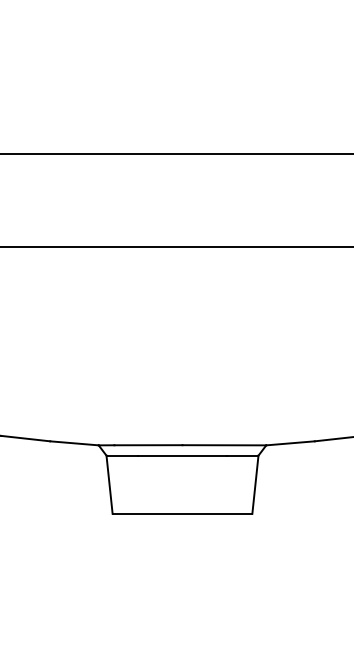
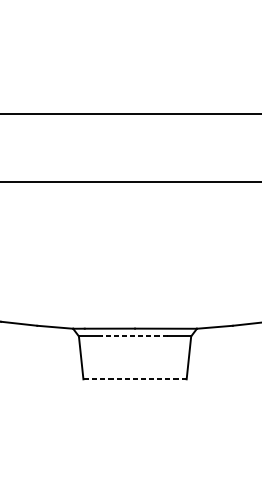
line: (182, 455) -> (135, 336), solid -> dashed
line: (182, 513) -> (135, 379), solid -> dashed

